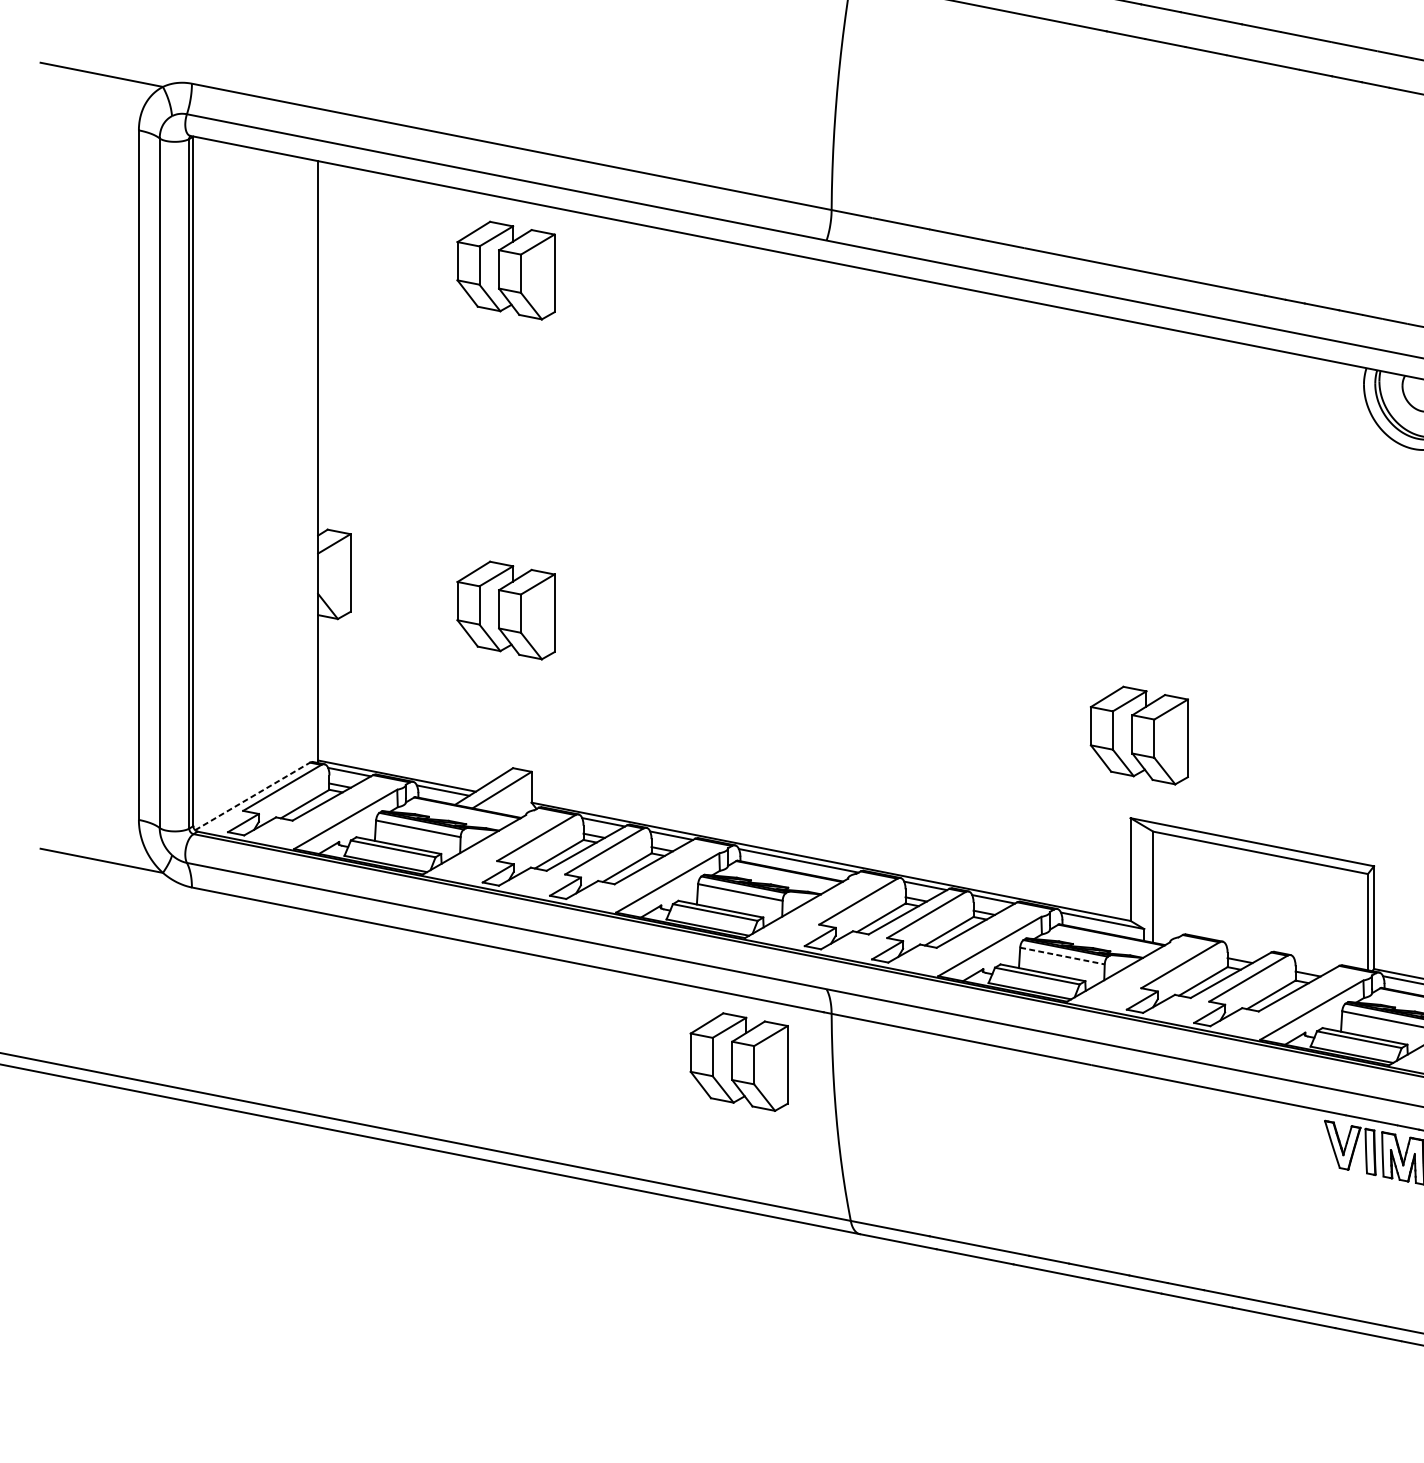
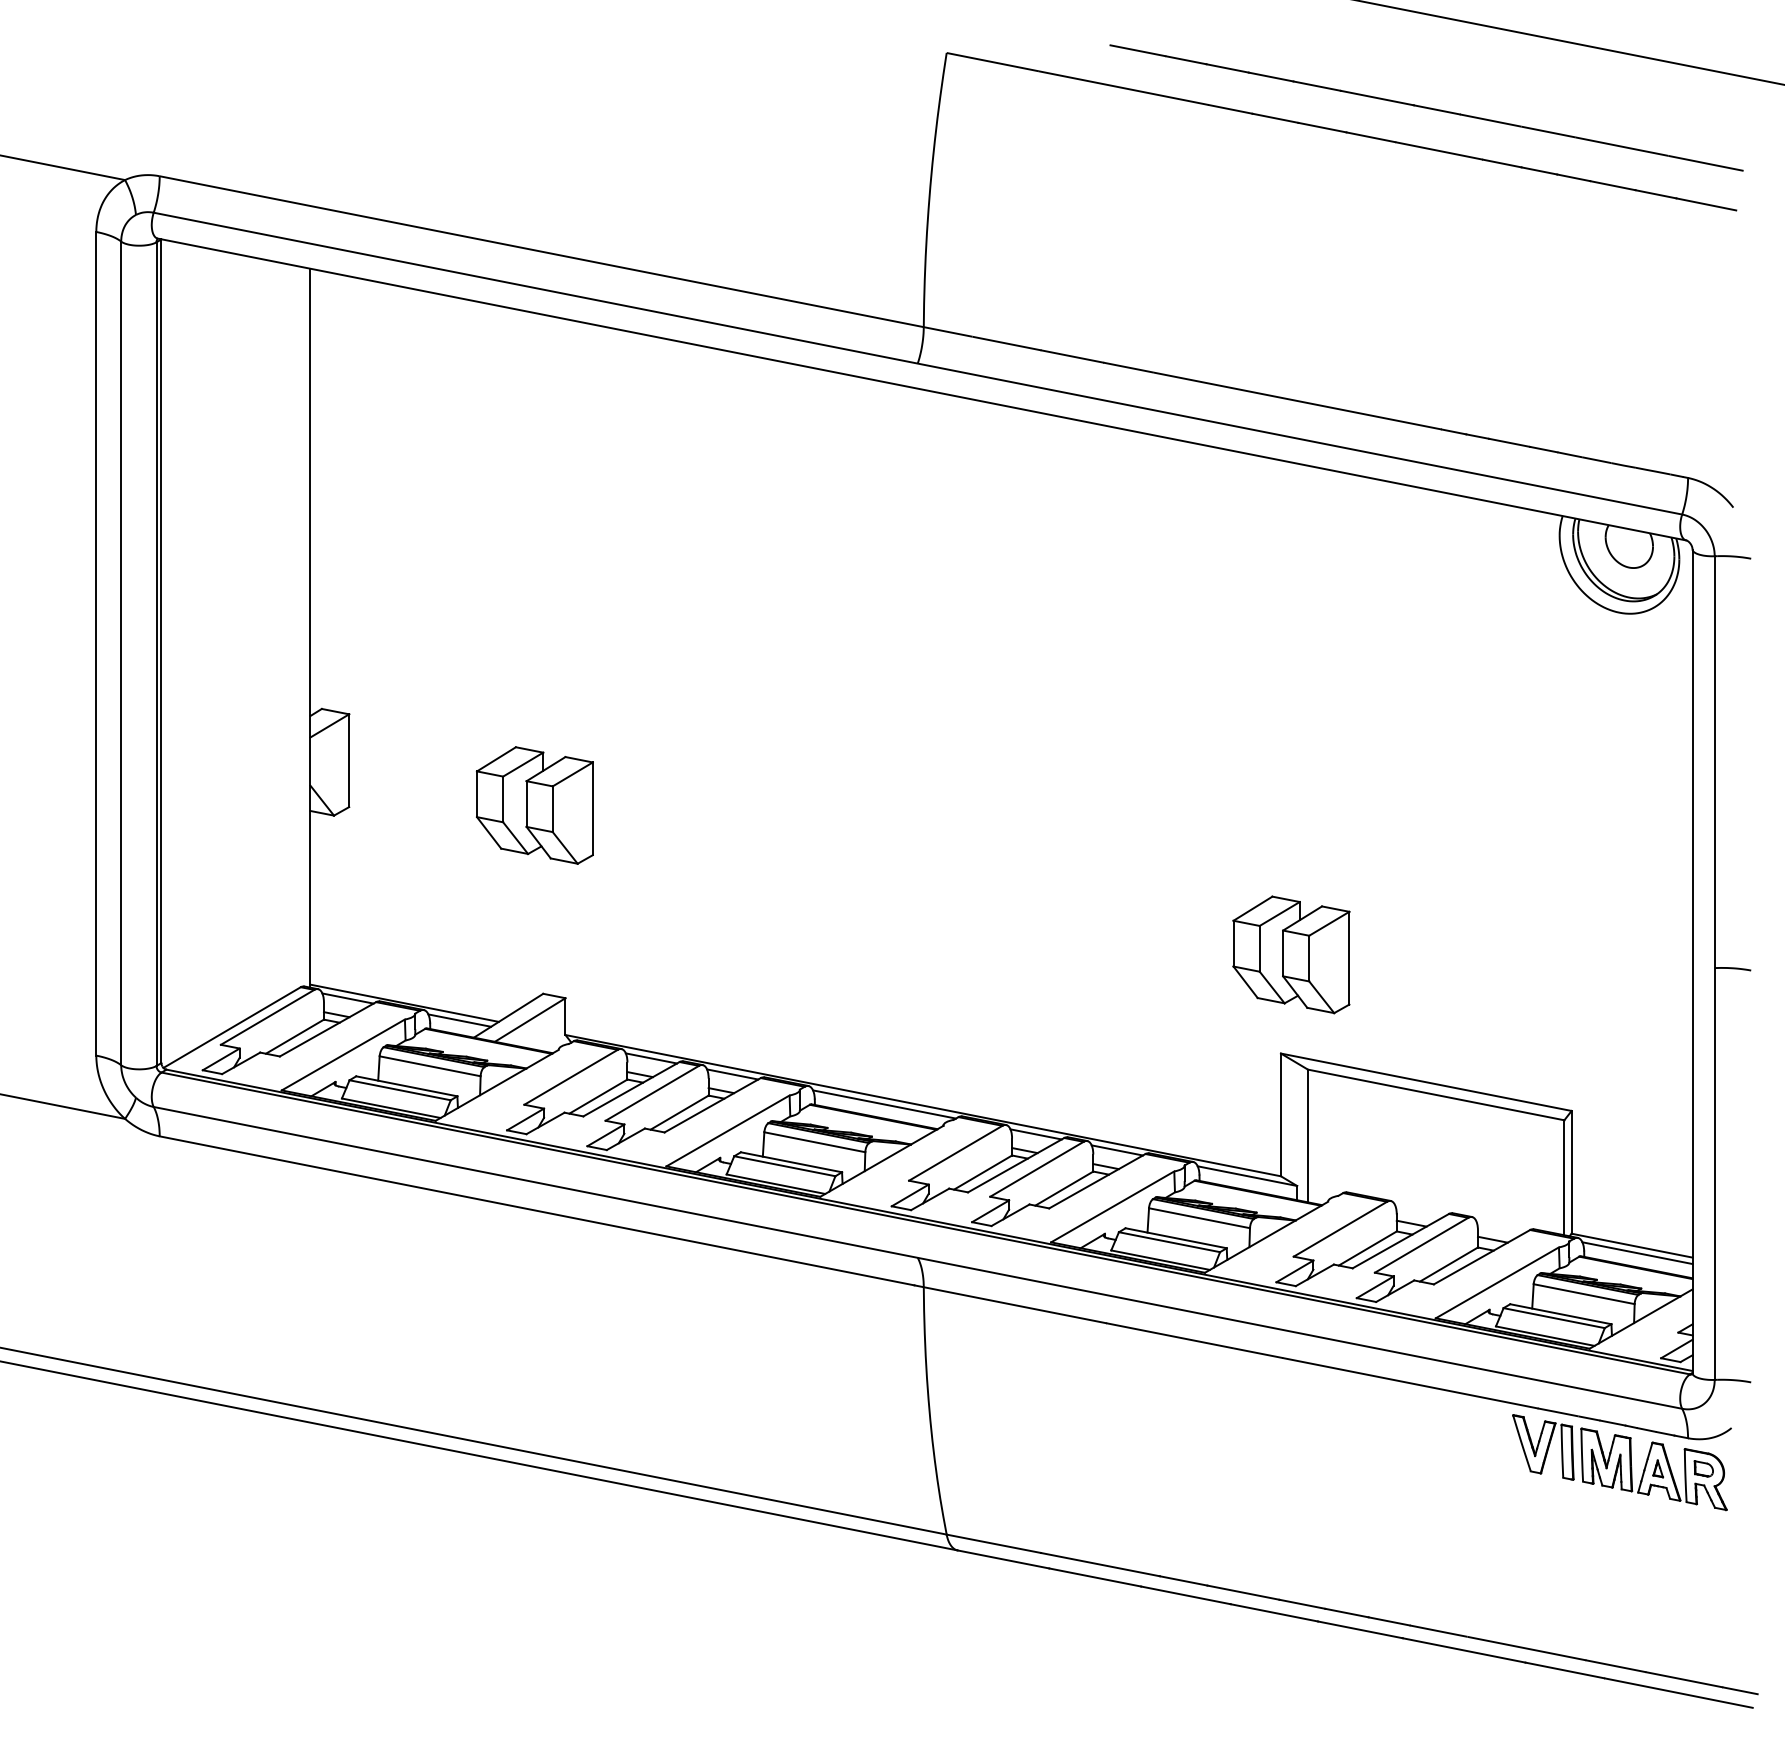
part: (505, 270) -> (534, 399), removed
line: (252, 796) -> (232, 1027), dashed -> solid
line: (1063, 956) -> (1200, 1218), dashed -> solid
part: (739, 1061) -> (813, 1344), removed

